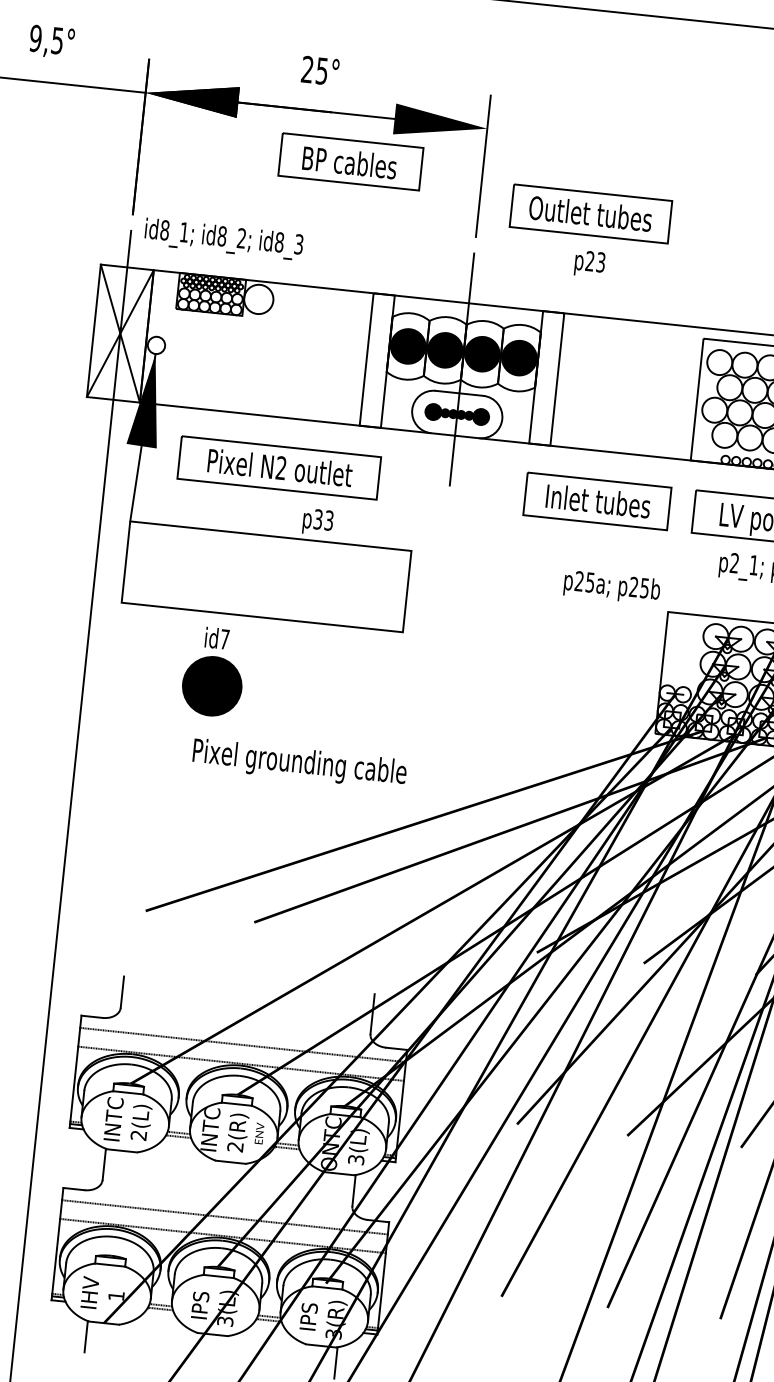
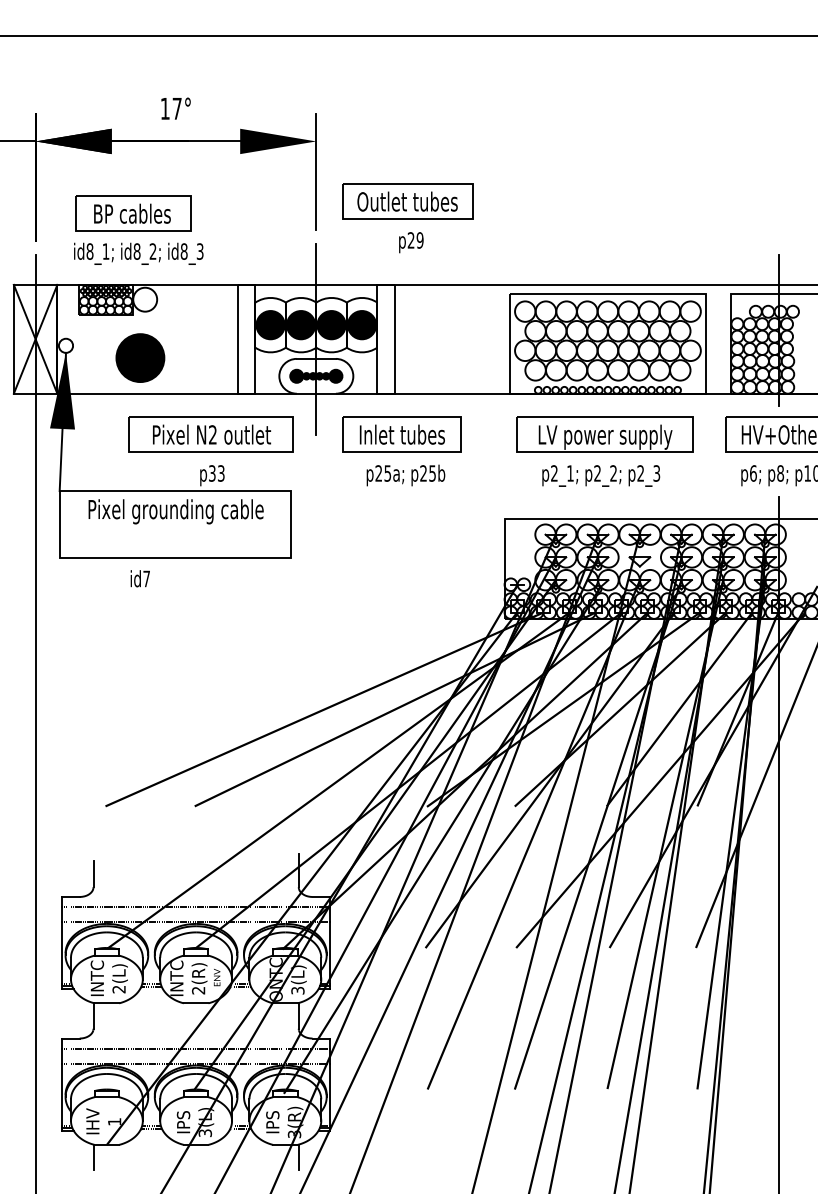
text: (314, 69) -> (170, 108), 25° -> 17°
part: (351, 162) -> (133, 213), moved
text: (223, 238) -> (138, 253), moved
text: (600, 262) -> (419, 240), p23 -> p29
part: (278, 467) -> (210, 434), moved
part: (597, 500) -> (401, 434), moved
text: (611, 587) -> (405, 475), moved
part: (212, 685) -> (140, 357), moved
text: (298, 763) -> (175, 511), moved

